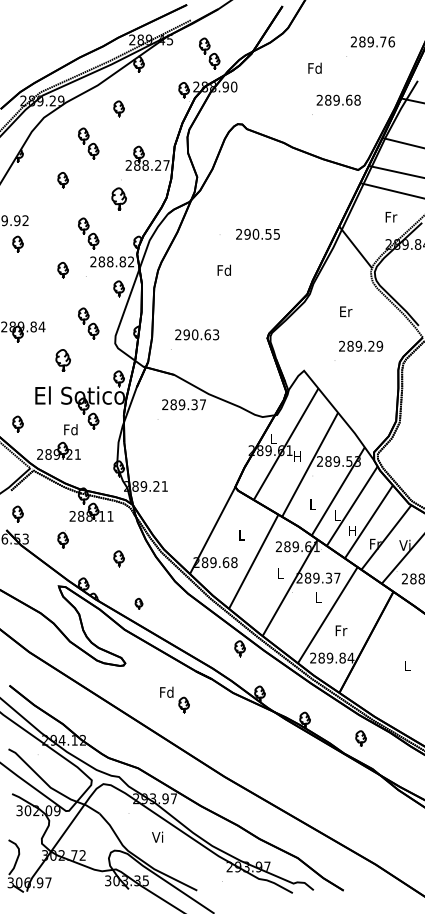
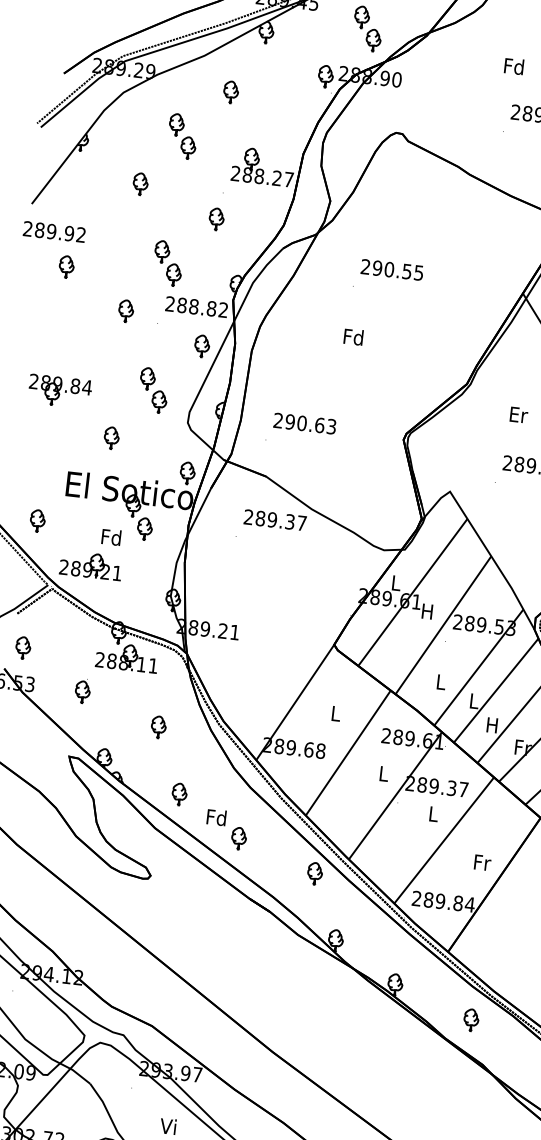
part: (118, 198) -> (215, 218), size x0.71
text: (257, 233) -> (391, 268), moved
part: (62, 359) -> (110, 436), size x0.71
part: (138, 603) -> (178, 793), size x1.43
text: (341, 630) -> (482, 862), moved
part: (174, 699) -> (226, 828), moved

